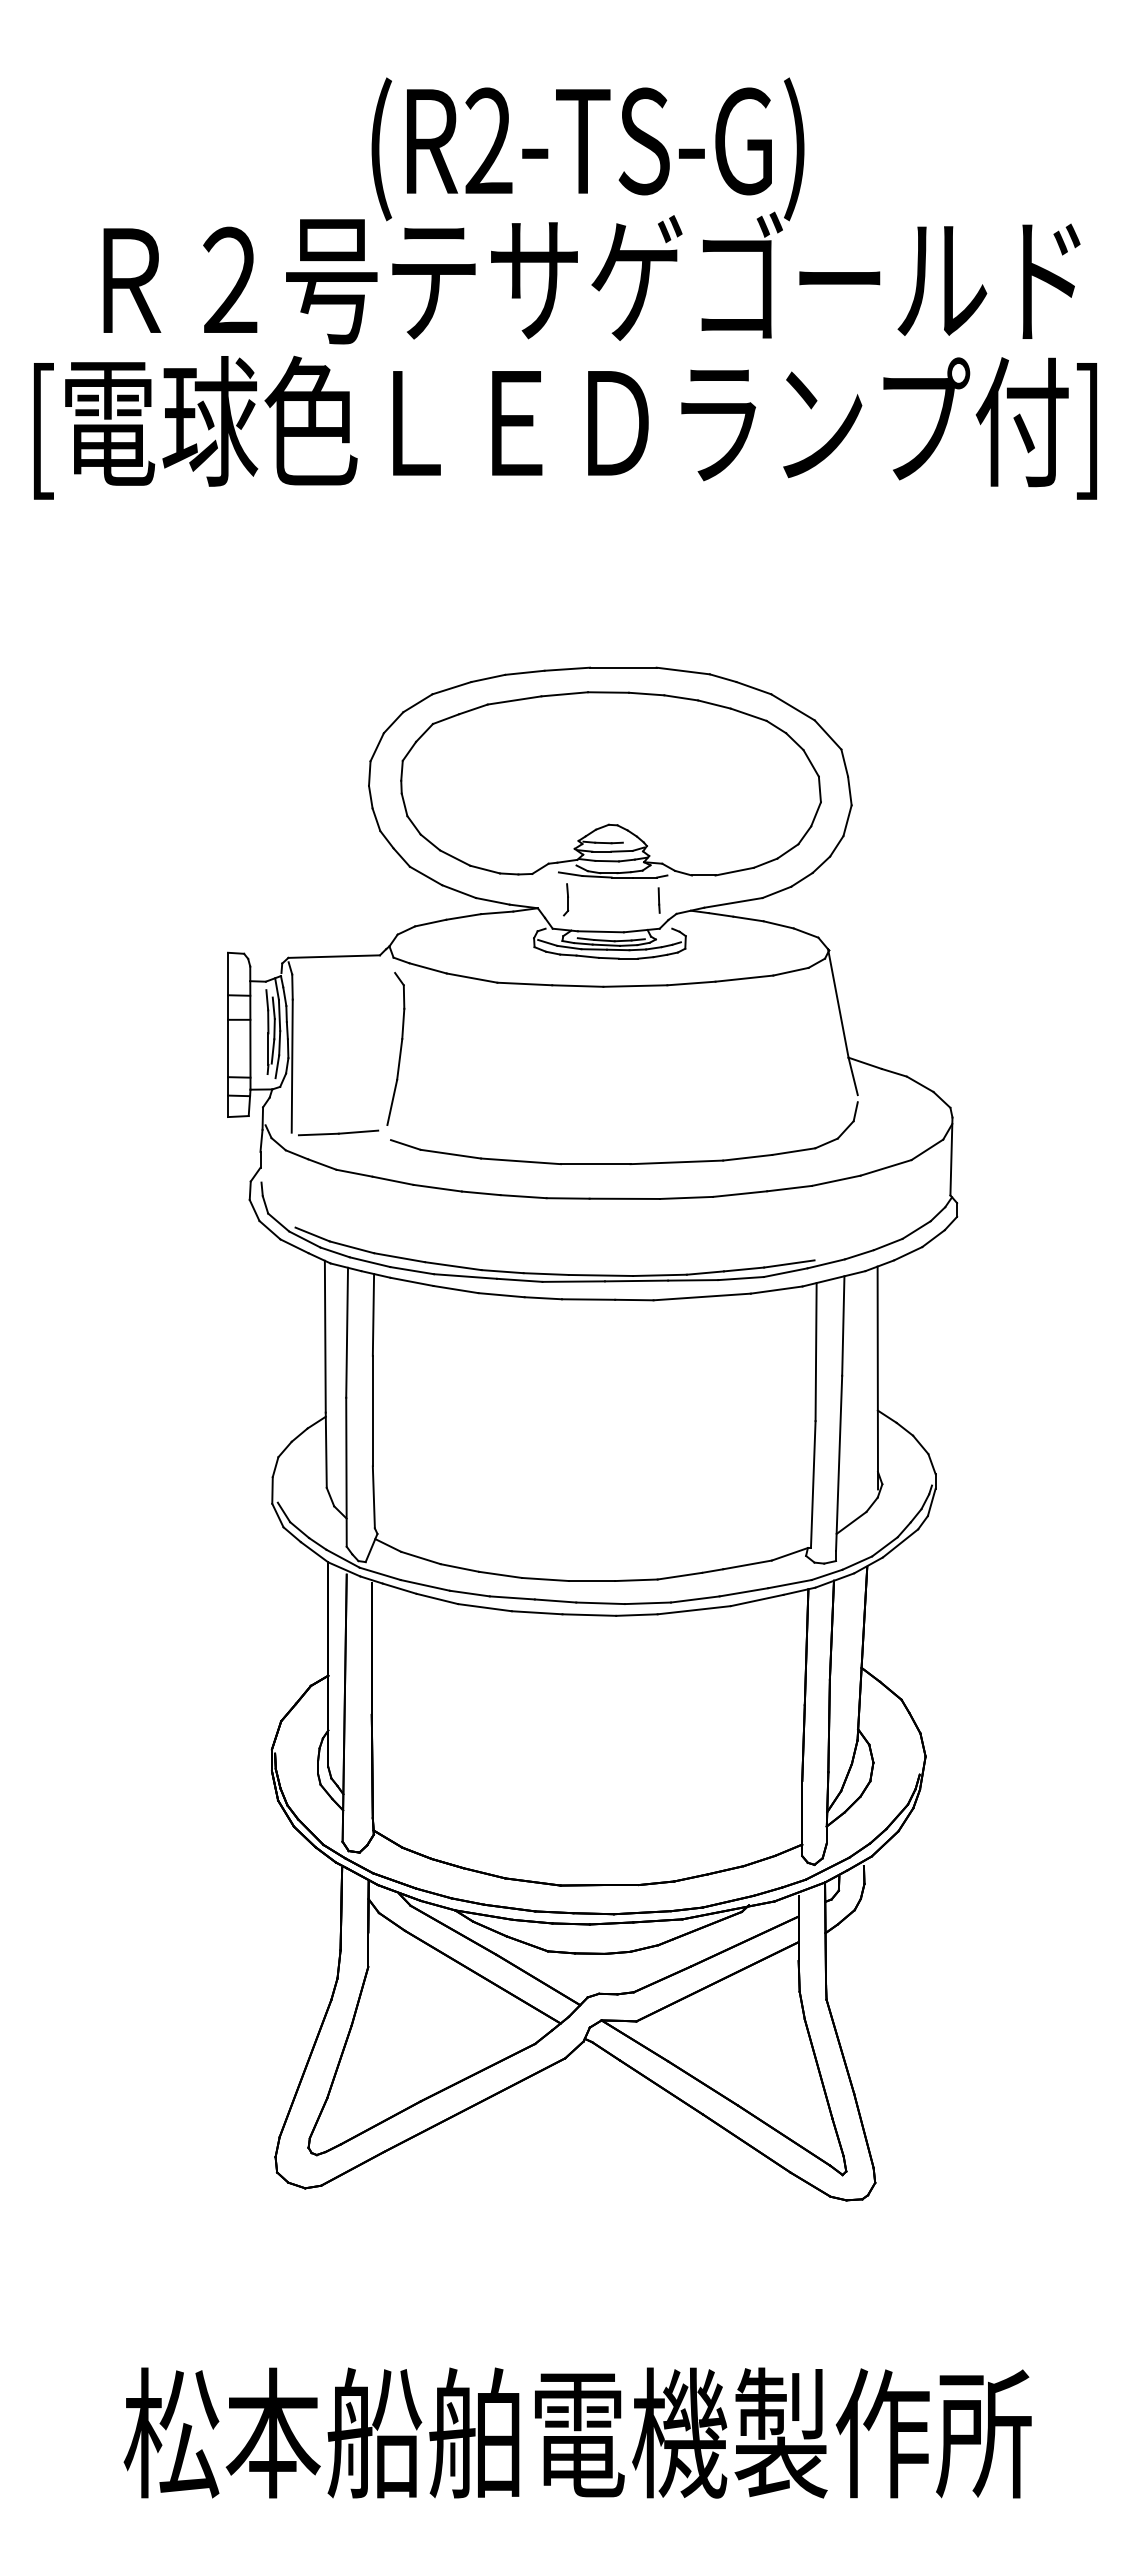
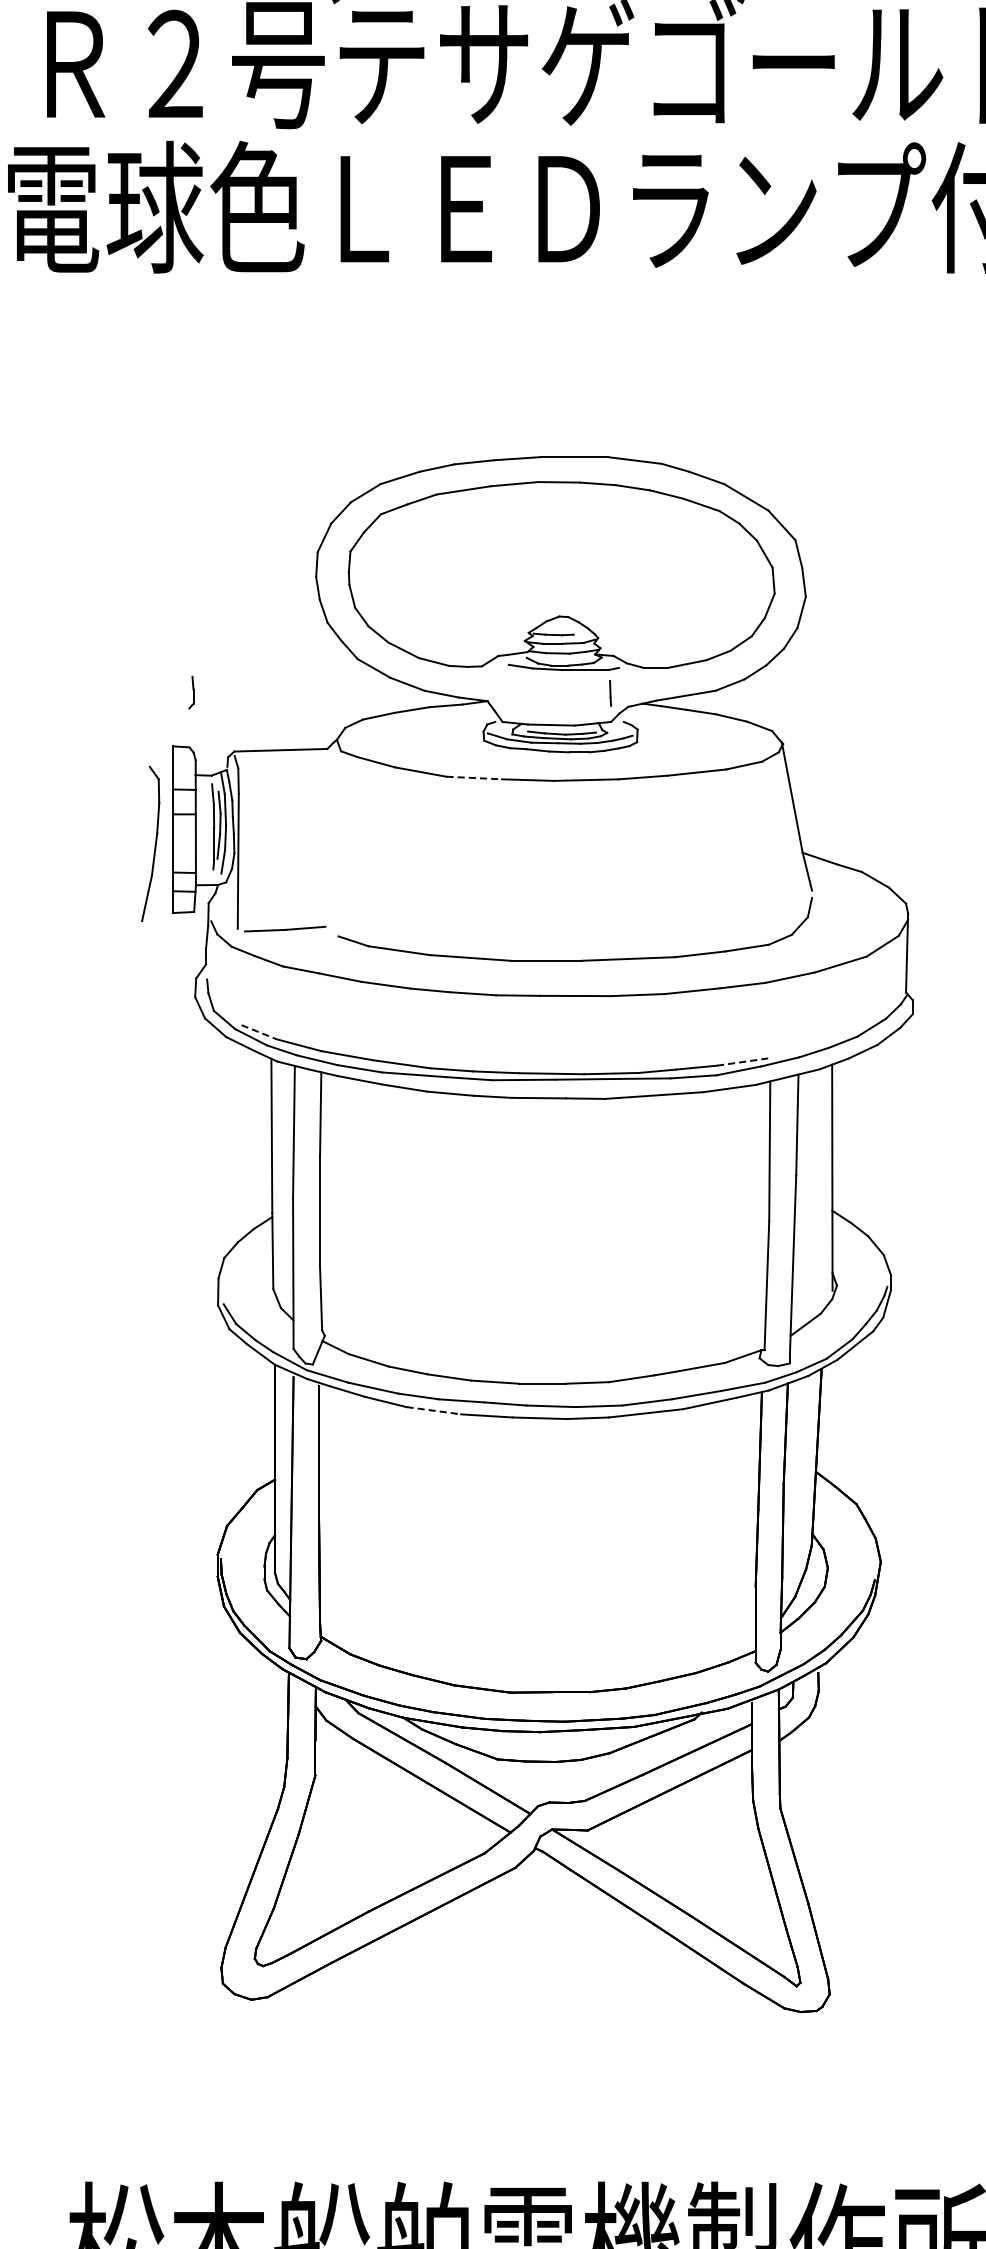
part: (566, 899) -> (191, 692), moved
line: (525, 984) -> (474, 778), solid -> dashed
part: (395, 1048) -> (150, 843), moved
line: (313, 1234) -> (259, 1032), solid -> dashed
line: (789, 1263) -> (742, 1061), solid -> dashed
line: (485, 1607) -> (434, 1410), solid -> dashed

